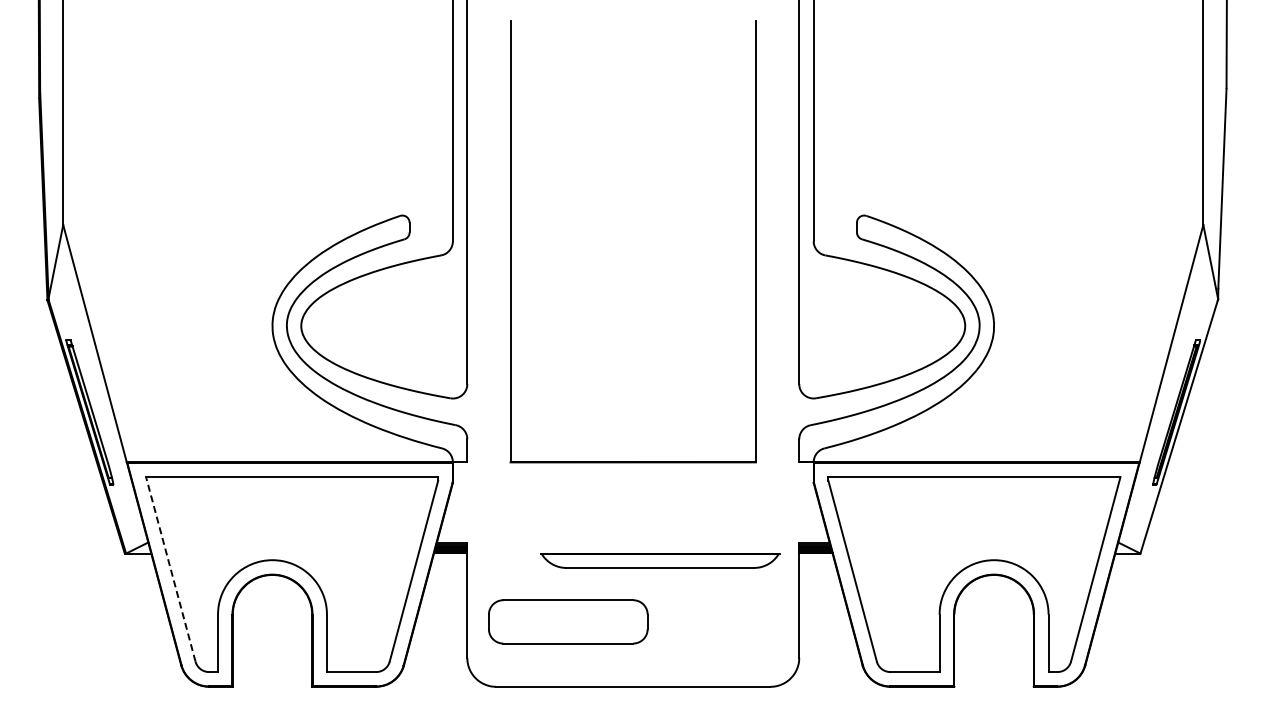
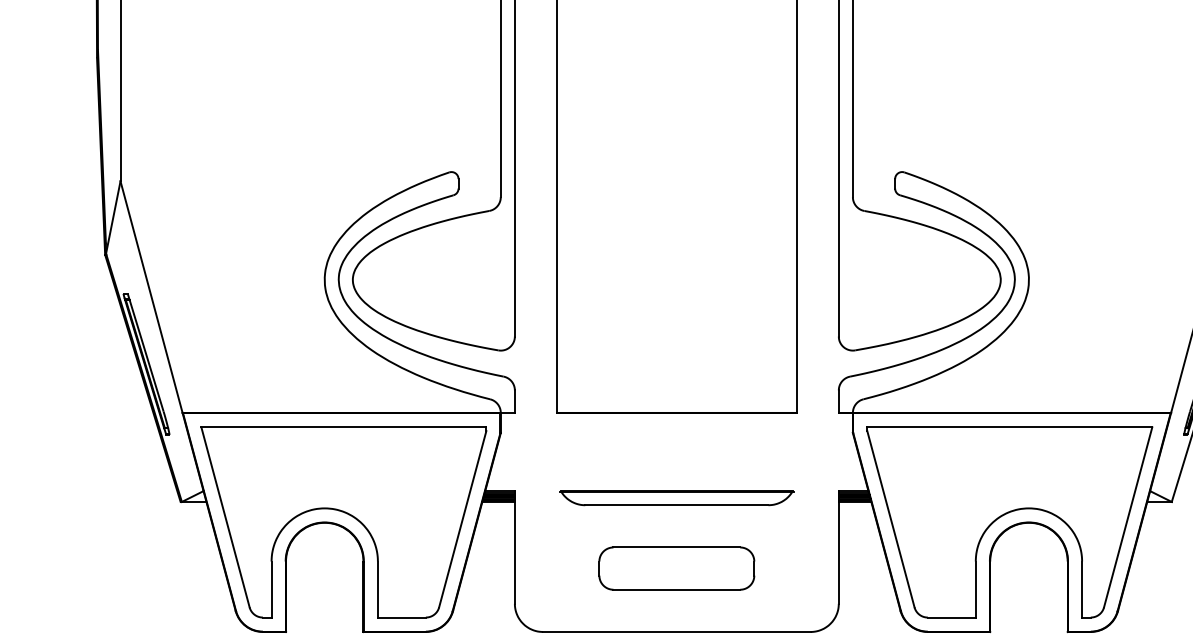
part: (660, 560) -> (677, 497), moved
line: (170, 568) -> (225, 516), dashed -> solid
part: (568, 621) -> (677, 568), moved

